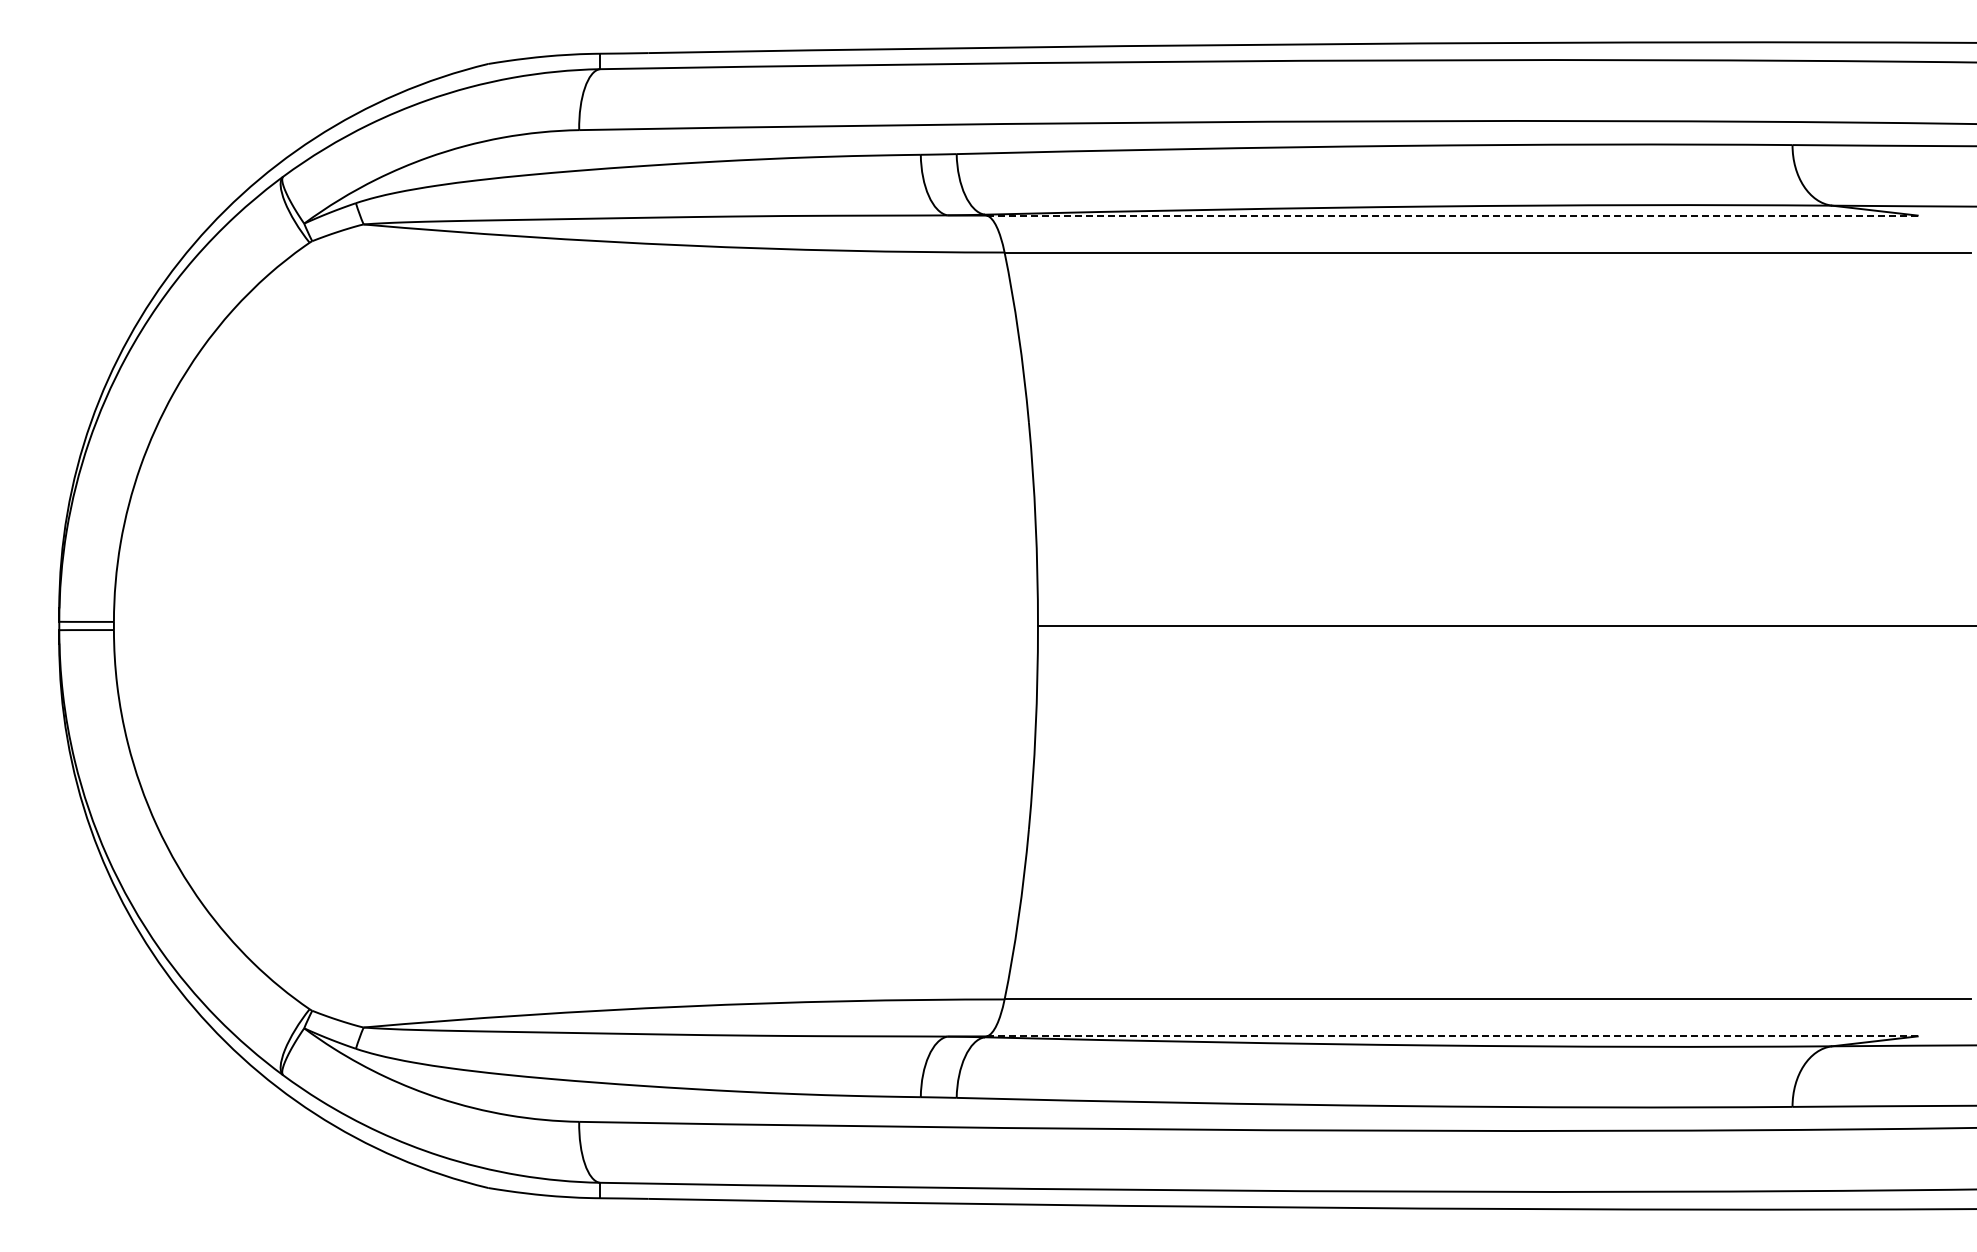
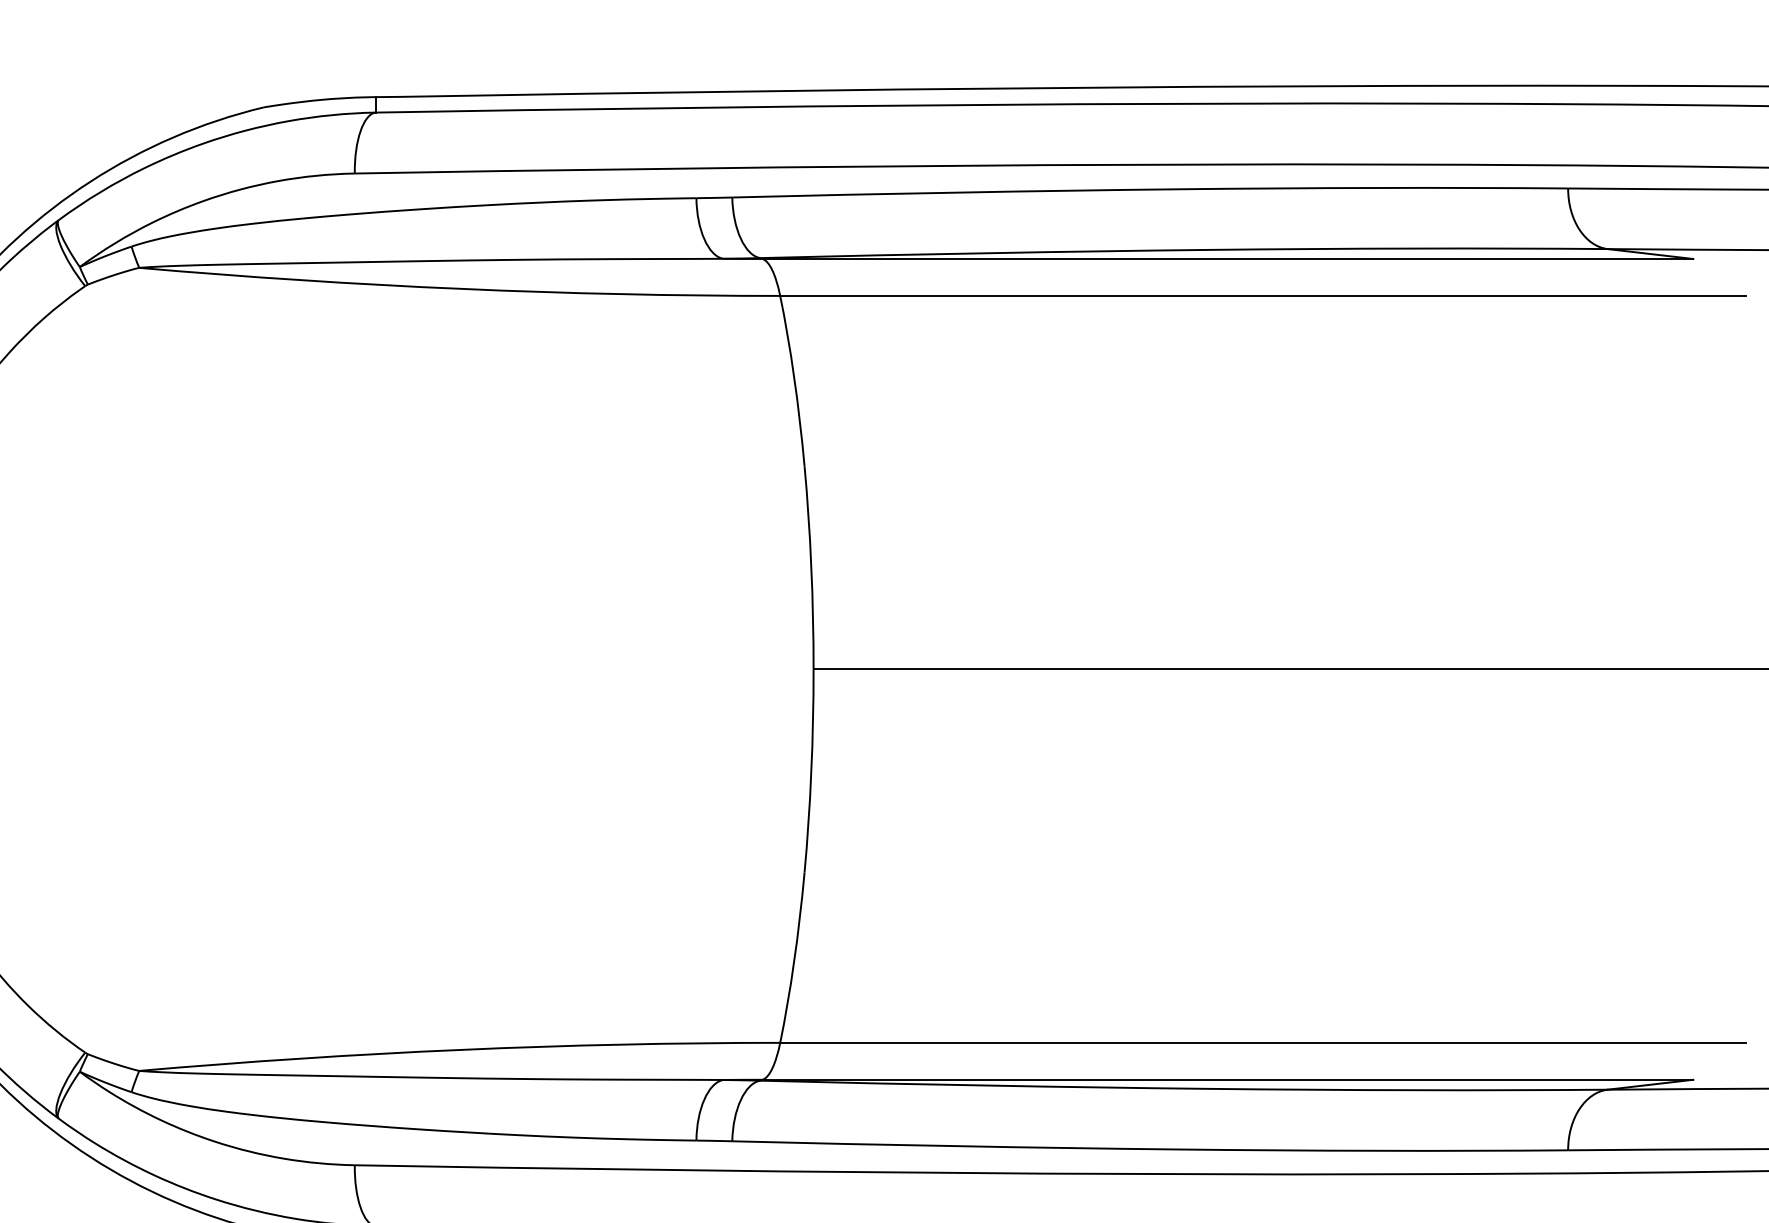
line: (1451, 215) -> (1227, 258), dashed -> solid
line: (1451, 1036) -> (1227, 1079), dashed -> solid

